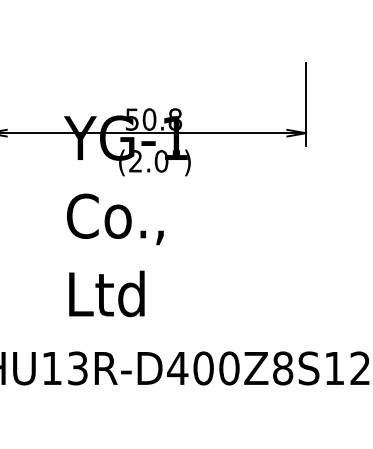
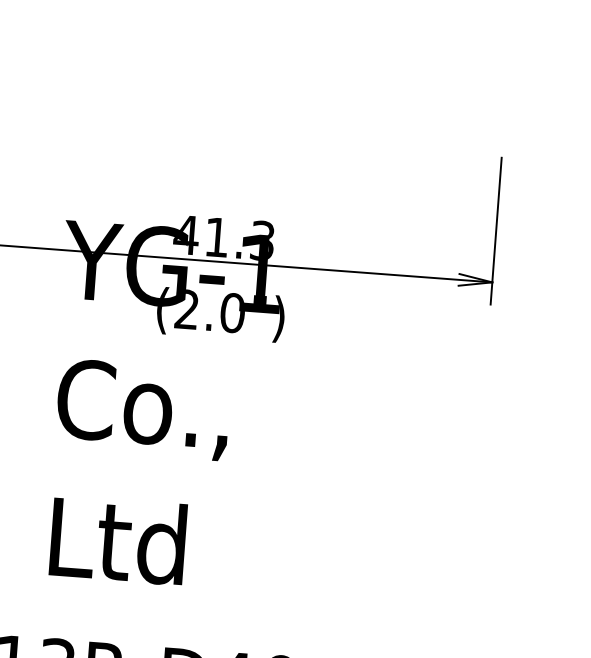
text: (153, 119) -> (223, 237), 50.8 -> 41.3

